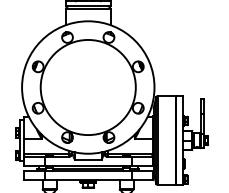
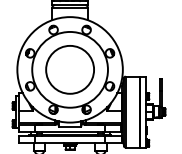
circle: (88, 87) -> (70, 69), added

